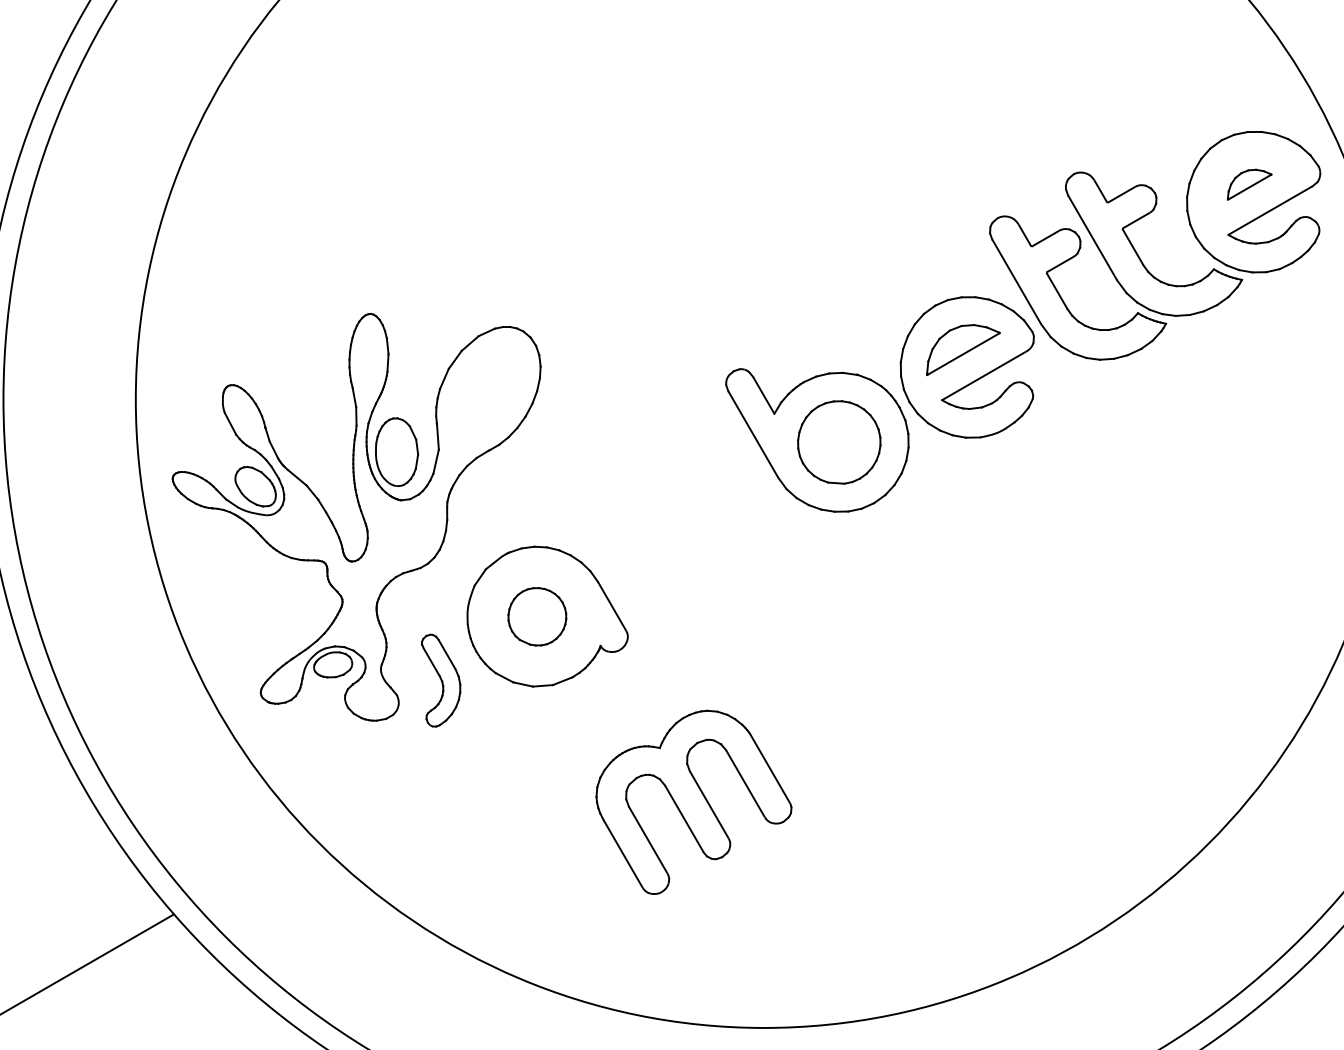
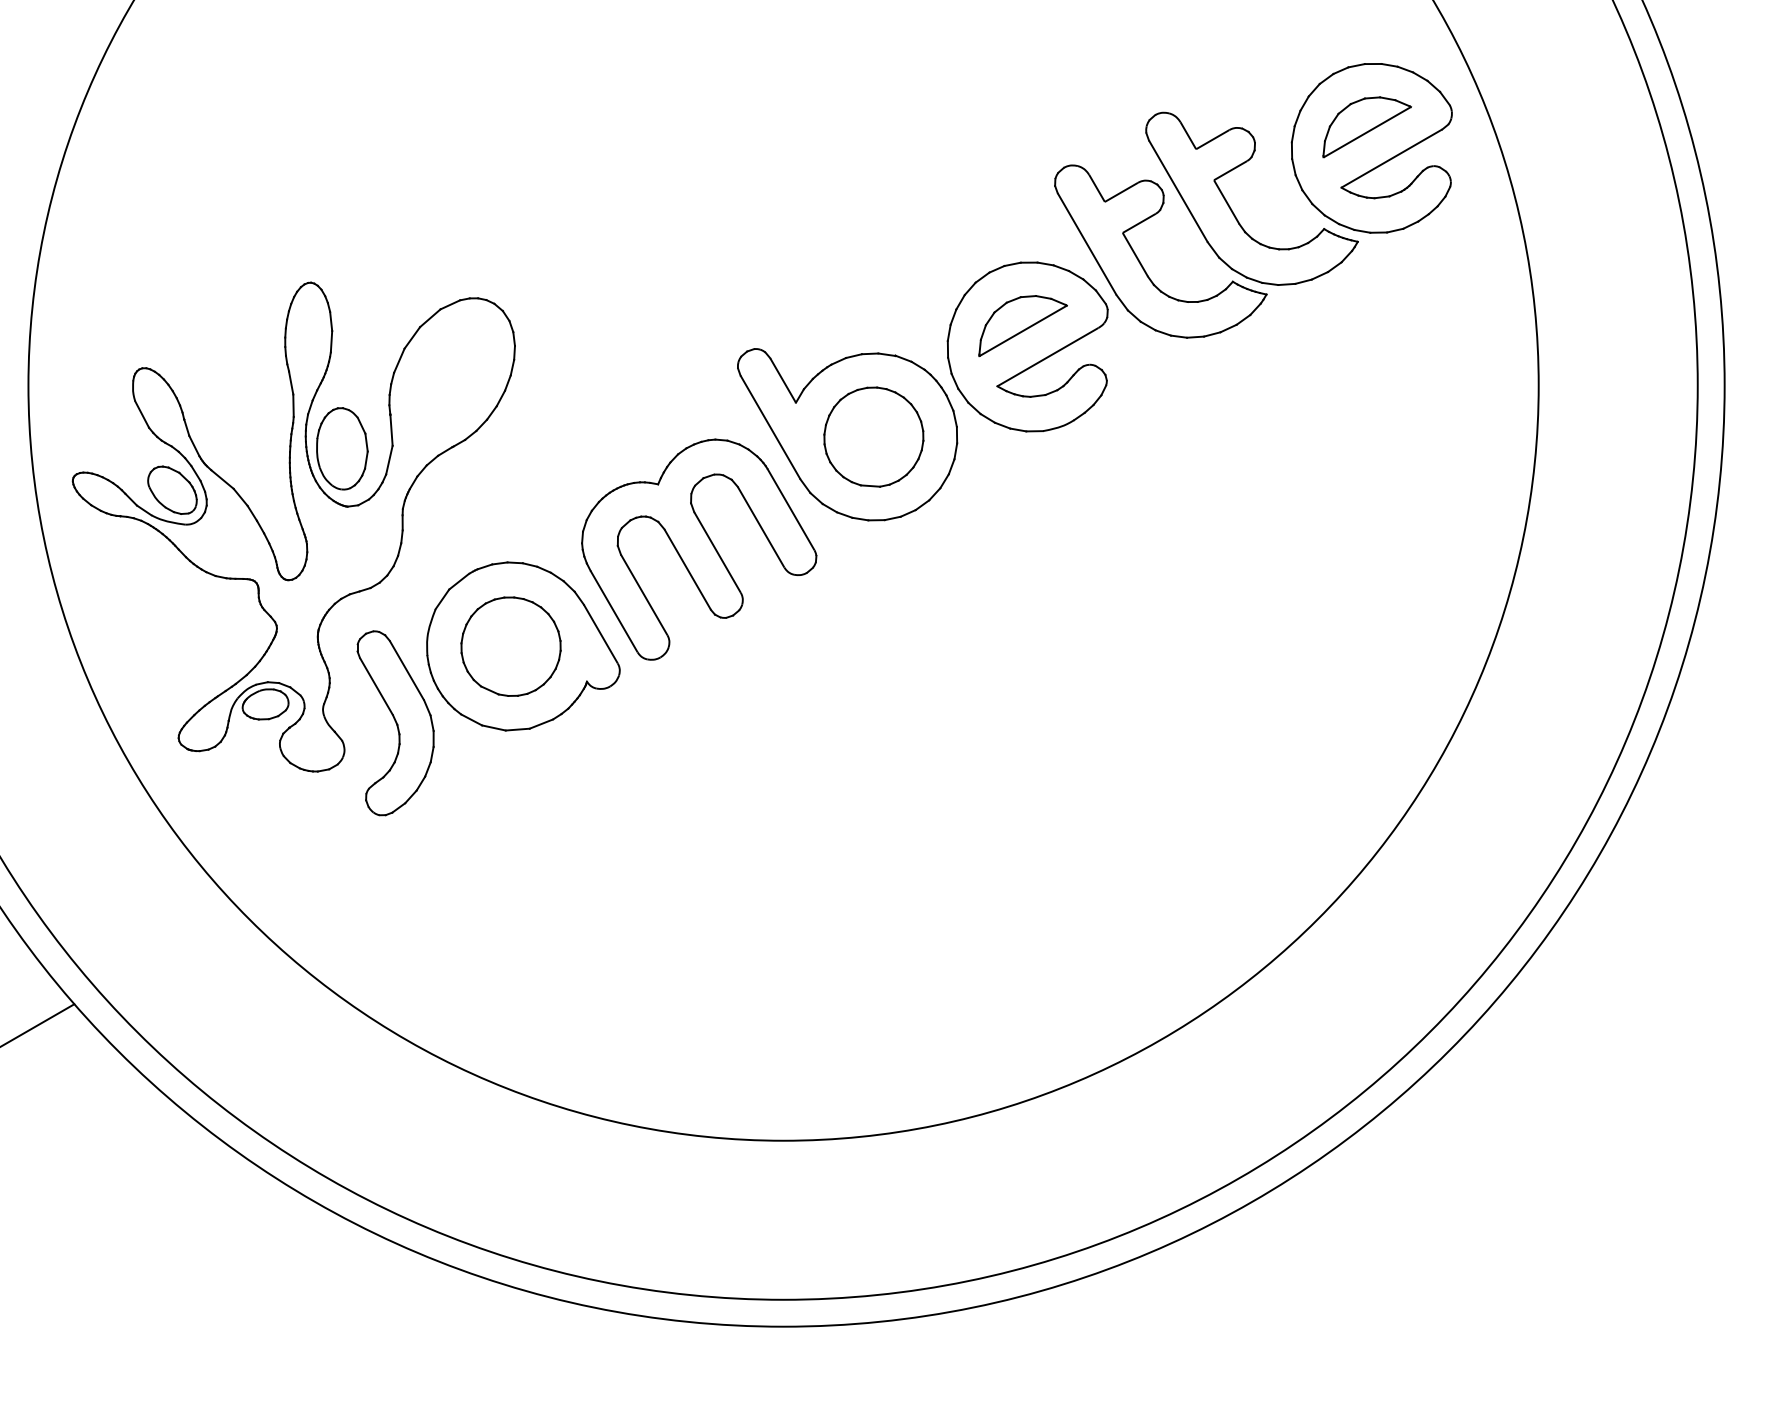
part: (1249, 184) -> (1366, 127), size x1.67
part: (536, 616) -> (510, 646), size x1.43
part: (441, 680) -> (395, 723), size x1.67
part: (694, 802) -> (699, 549), moved

